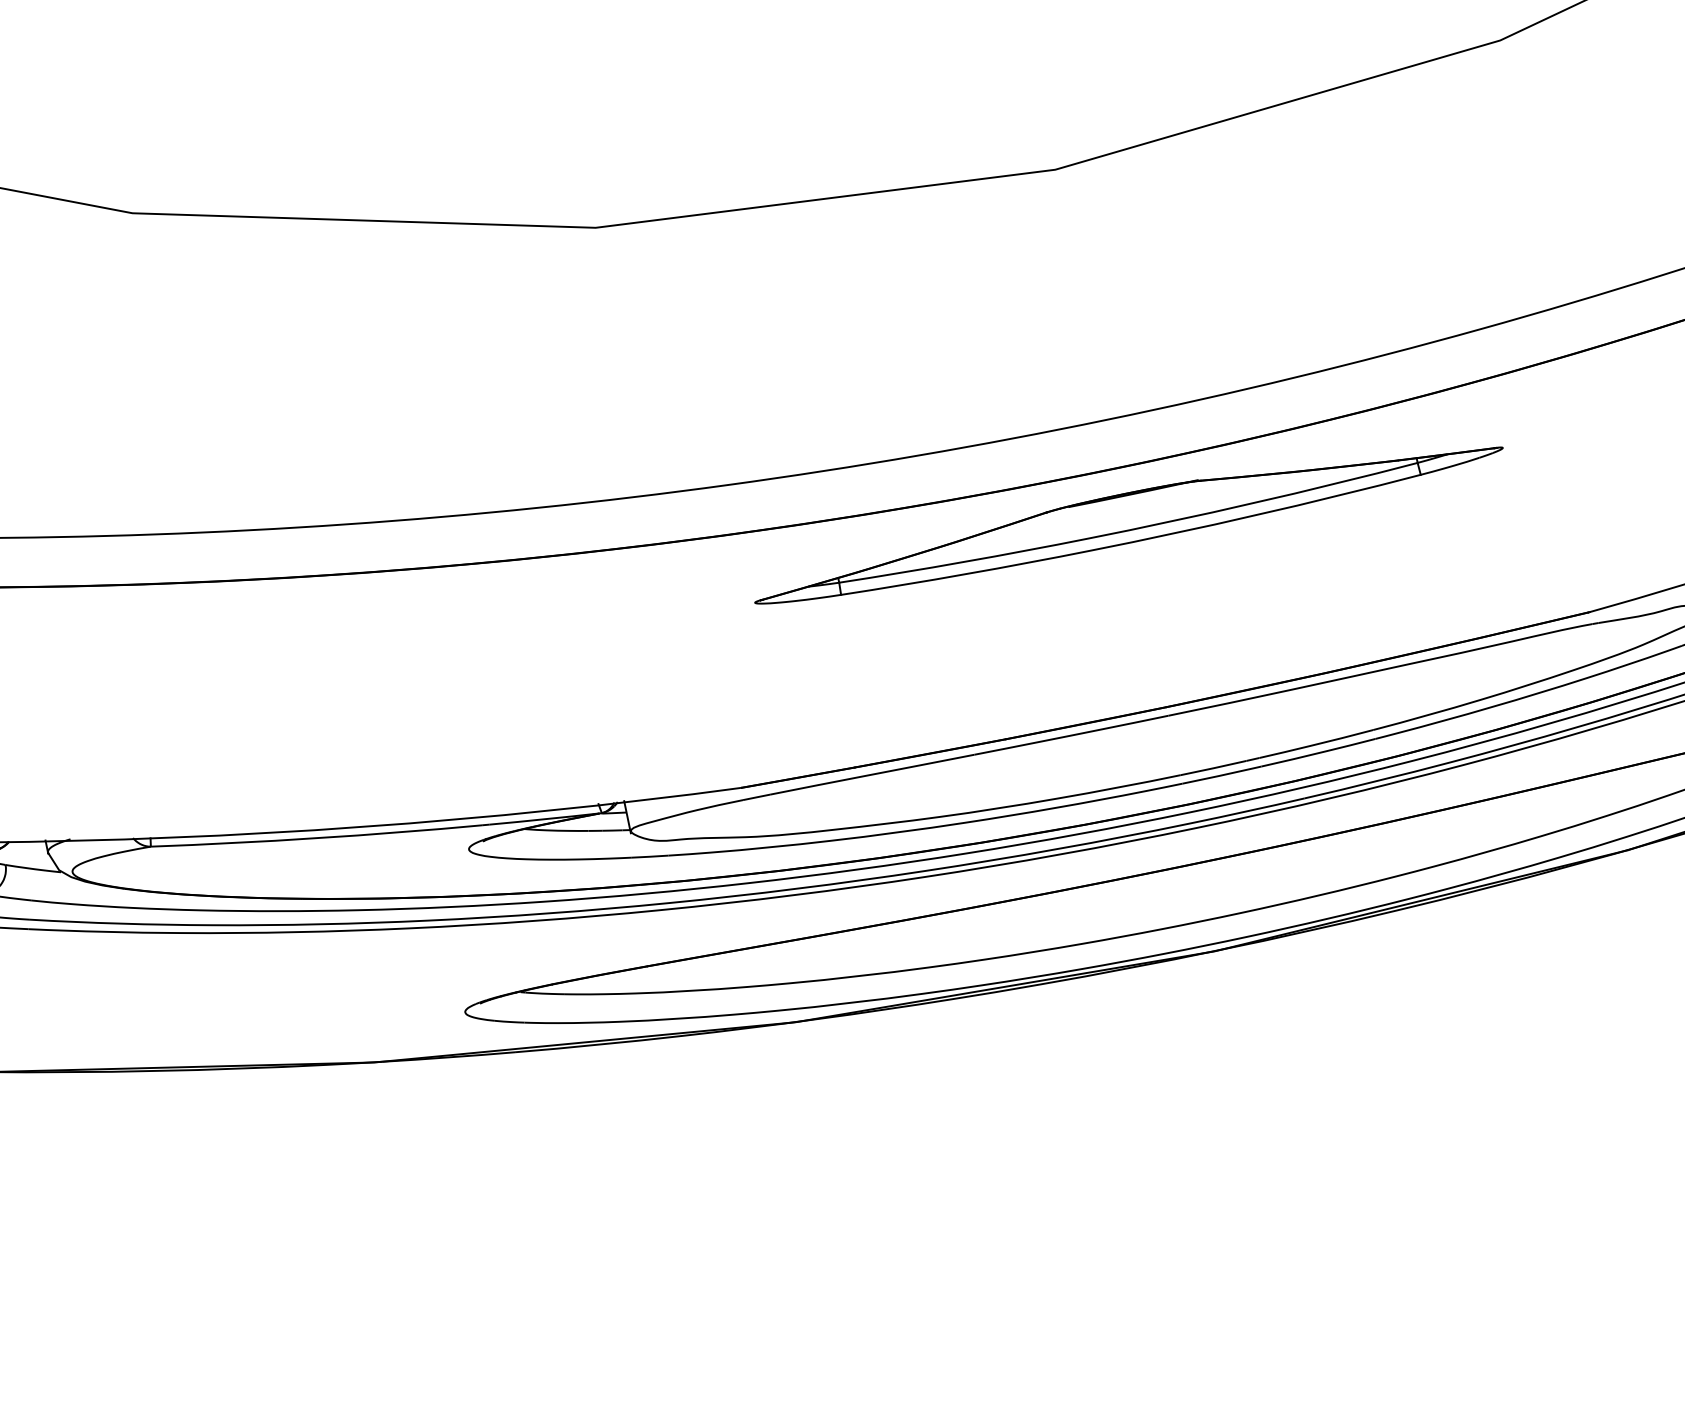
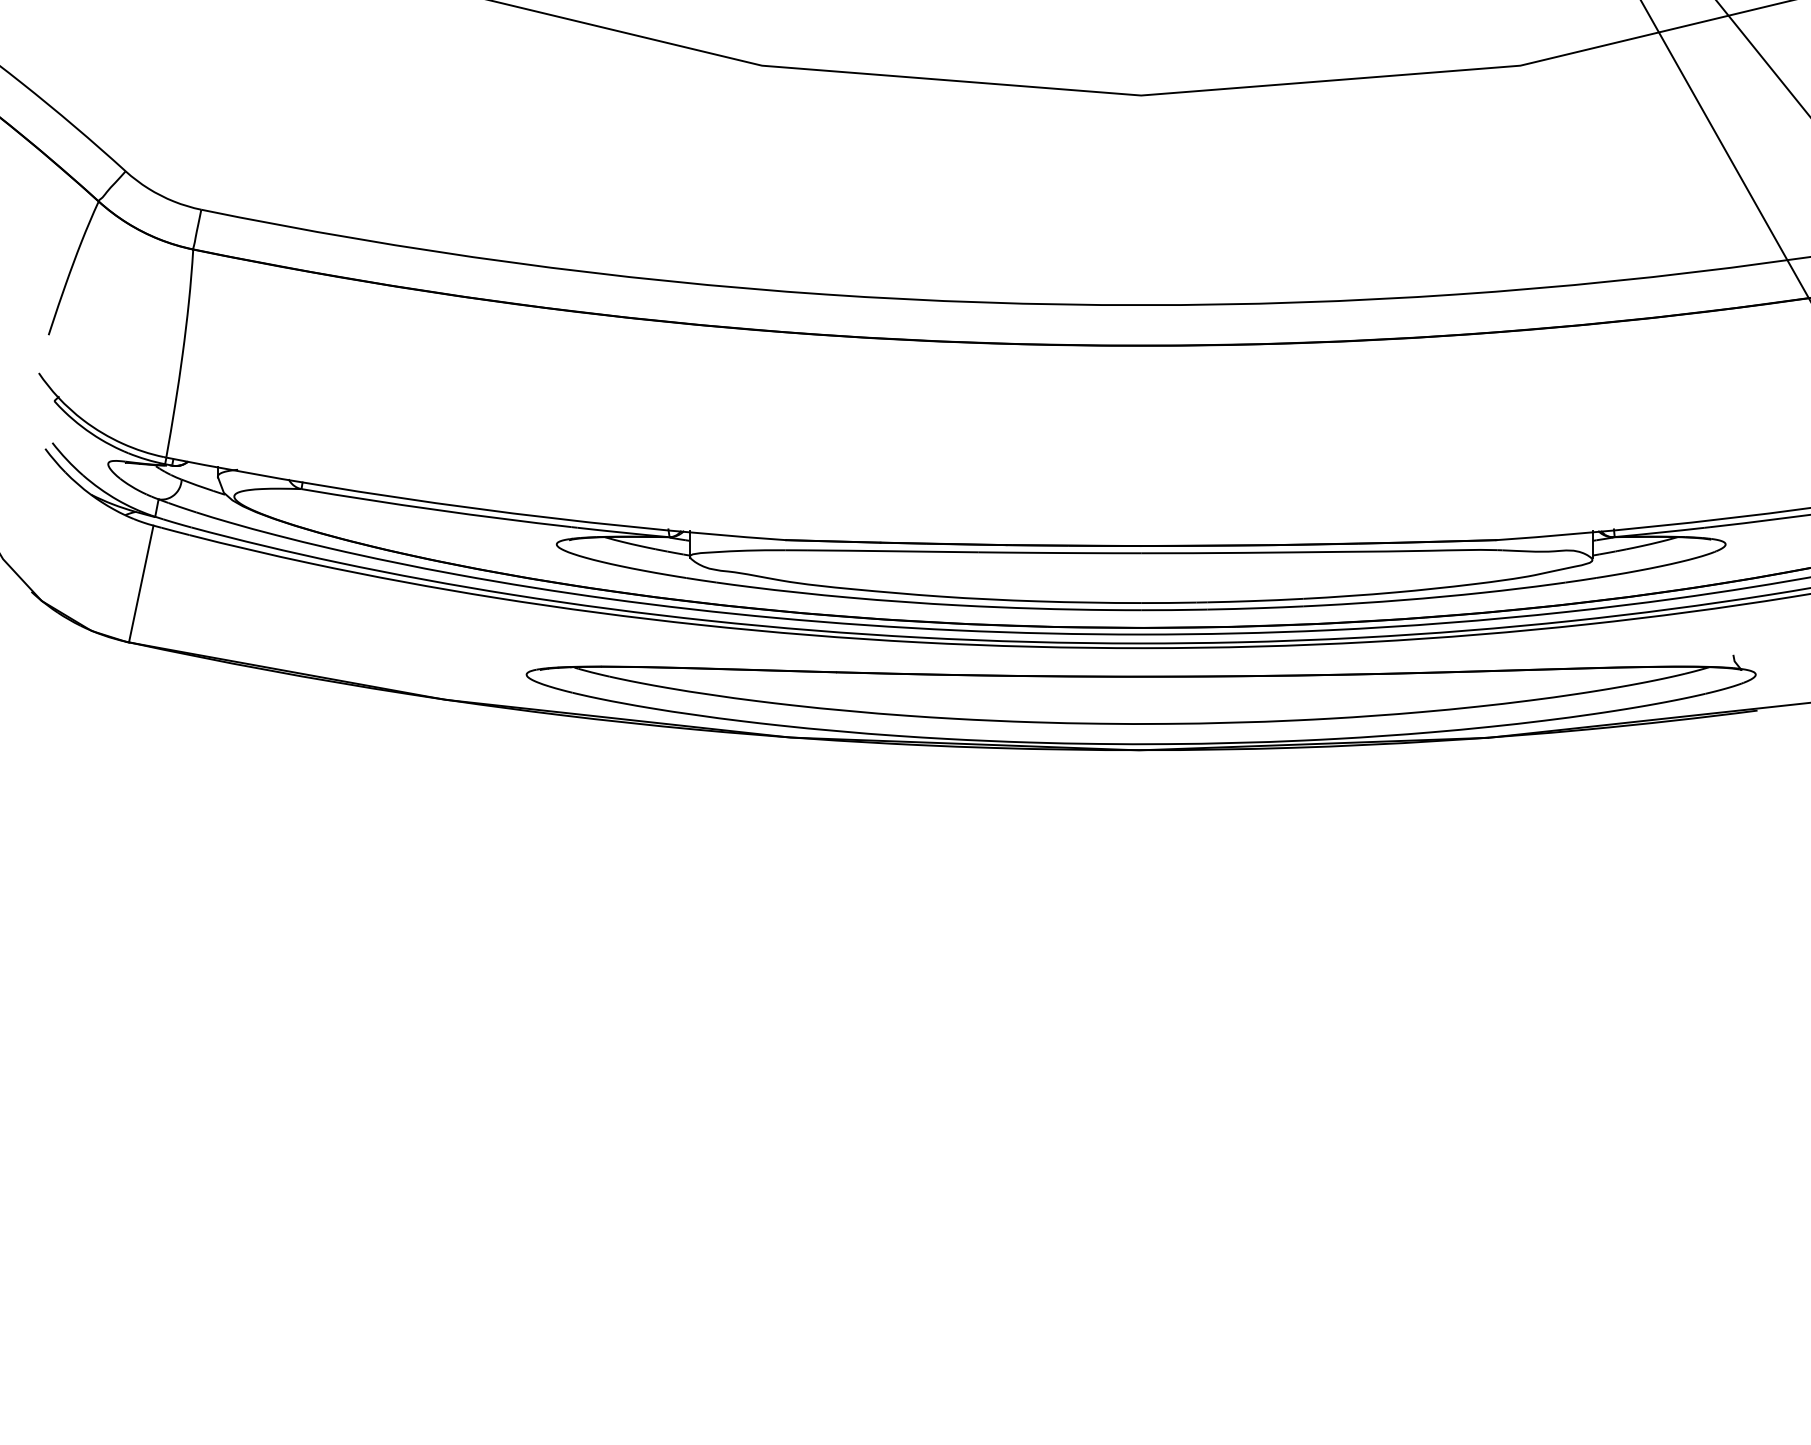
part: (1127, 517) -> (1141, 387), removed

